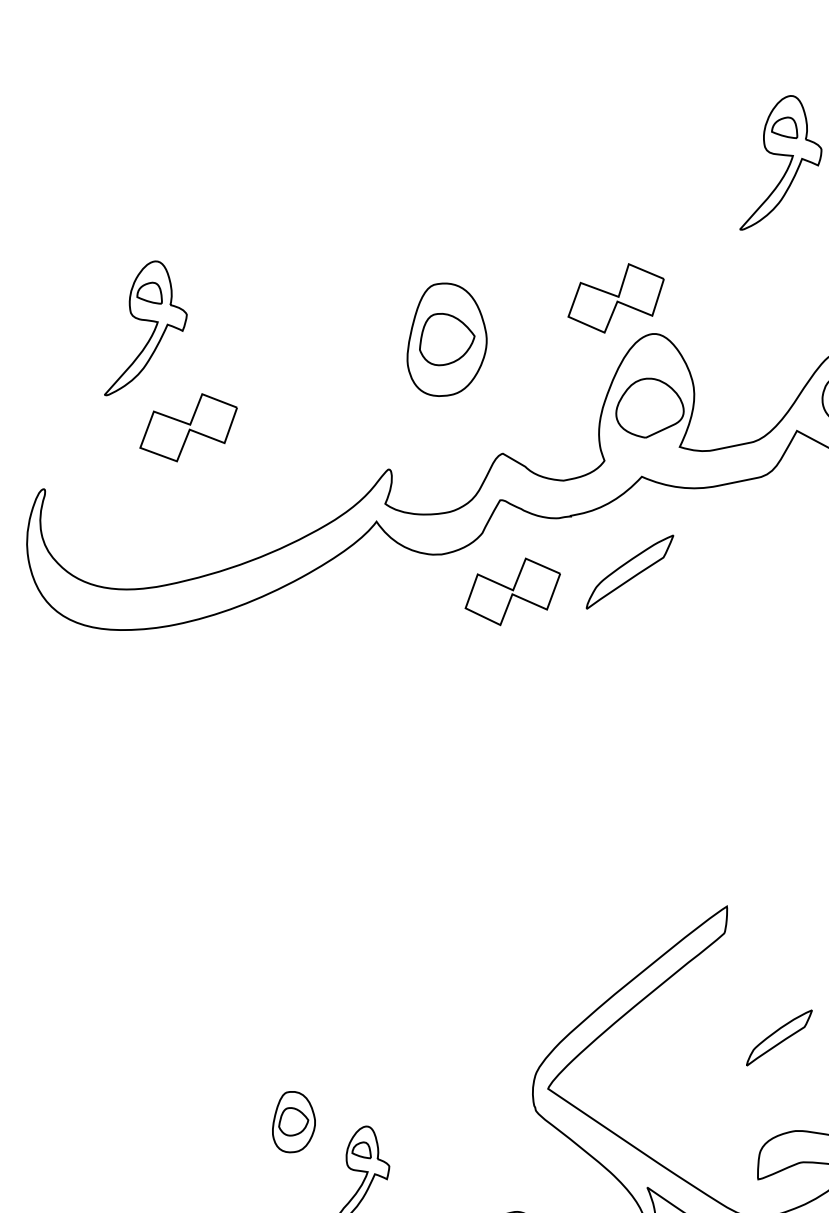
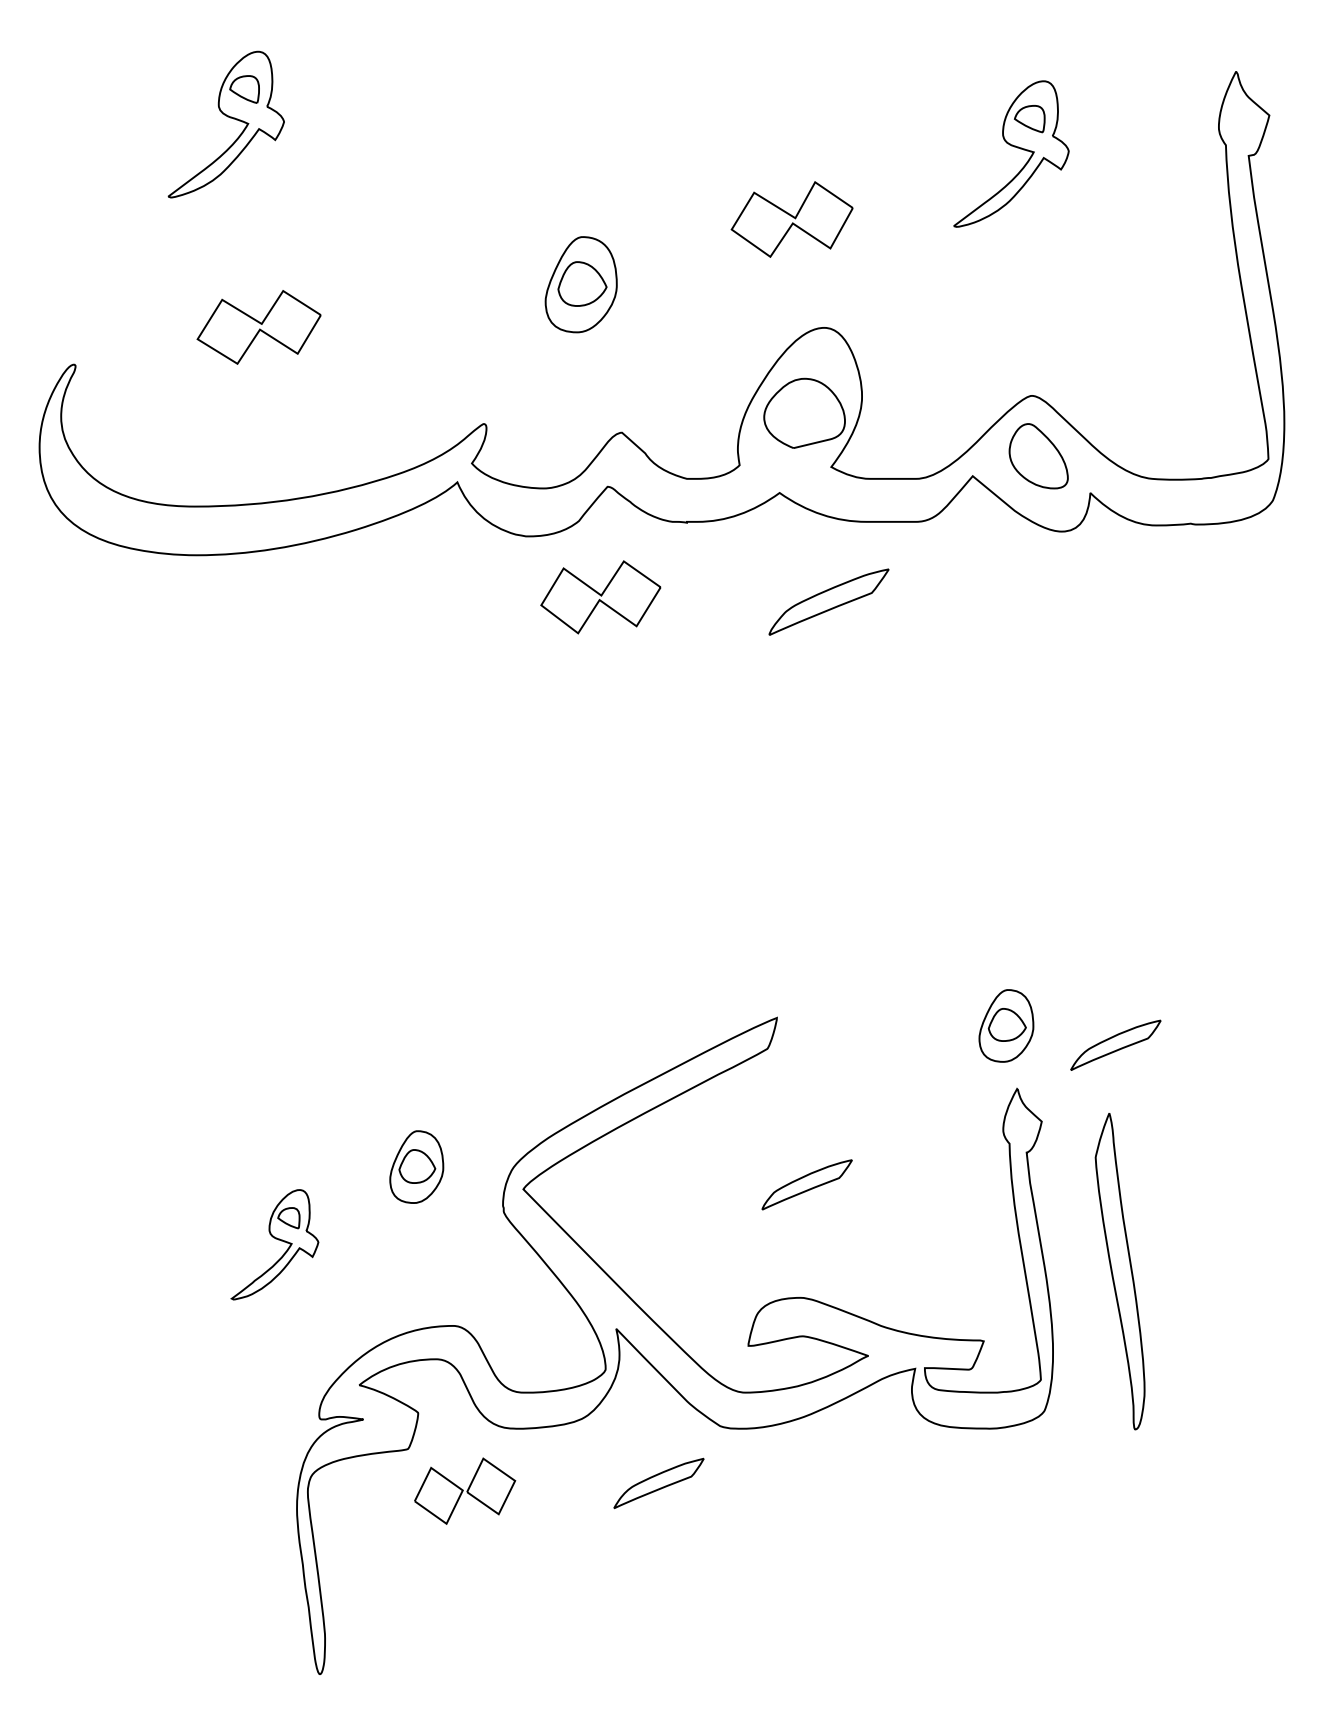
part: (615, 298) -> (791, 219), moved
part: (139, 320) -> (227, 117), moved
part: (444, 339) -> (580, 284), size x0.71
part: (629, 571) -> (828, 601), moved
part: (292, 1121) -> (416, 1166), moved

